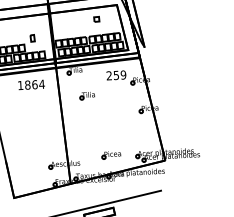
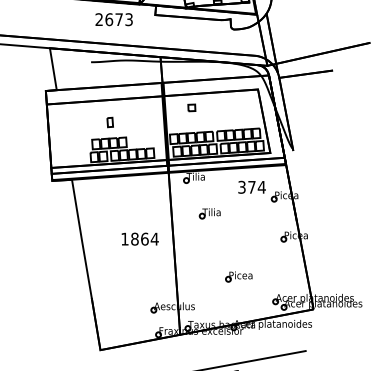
part: (96, 19) -> (191, 107), moved
part: (32, 38) -> (109, 122), moved
text: (116, 74) -> (251, 186), 259 -> 374
text: (31, 84) -> (139, 238), moved
part: (111, 154) -> (238, 276), moved

